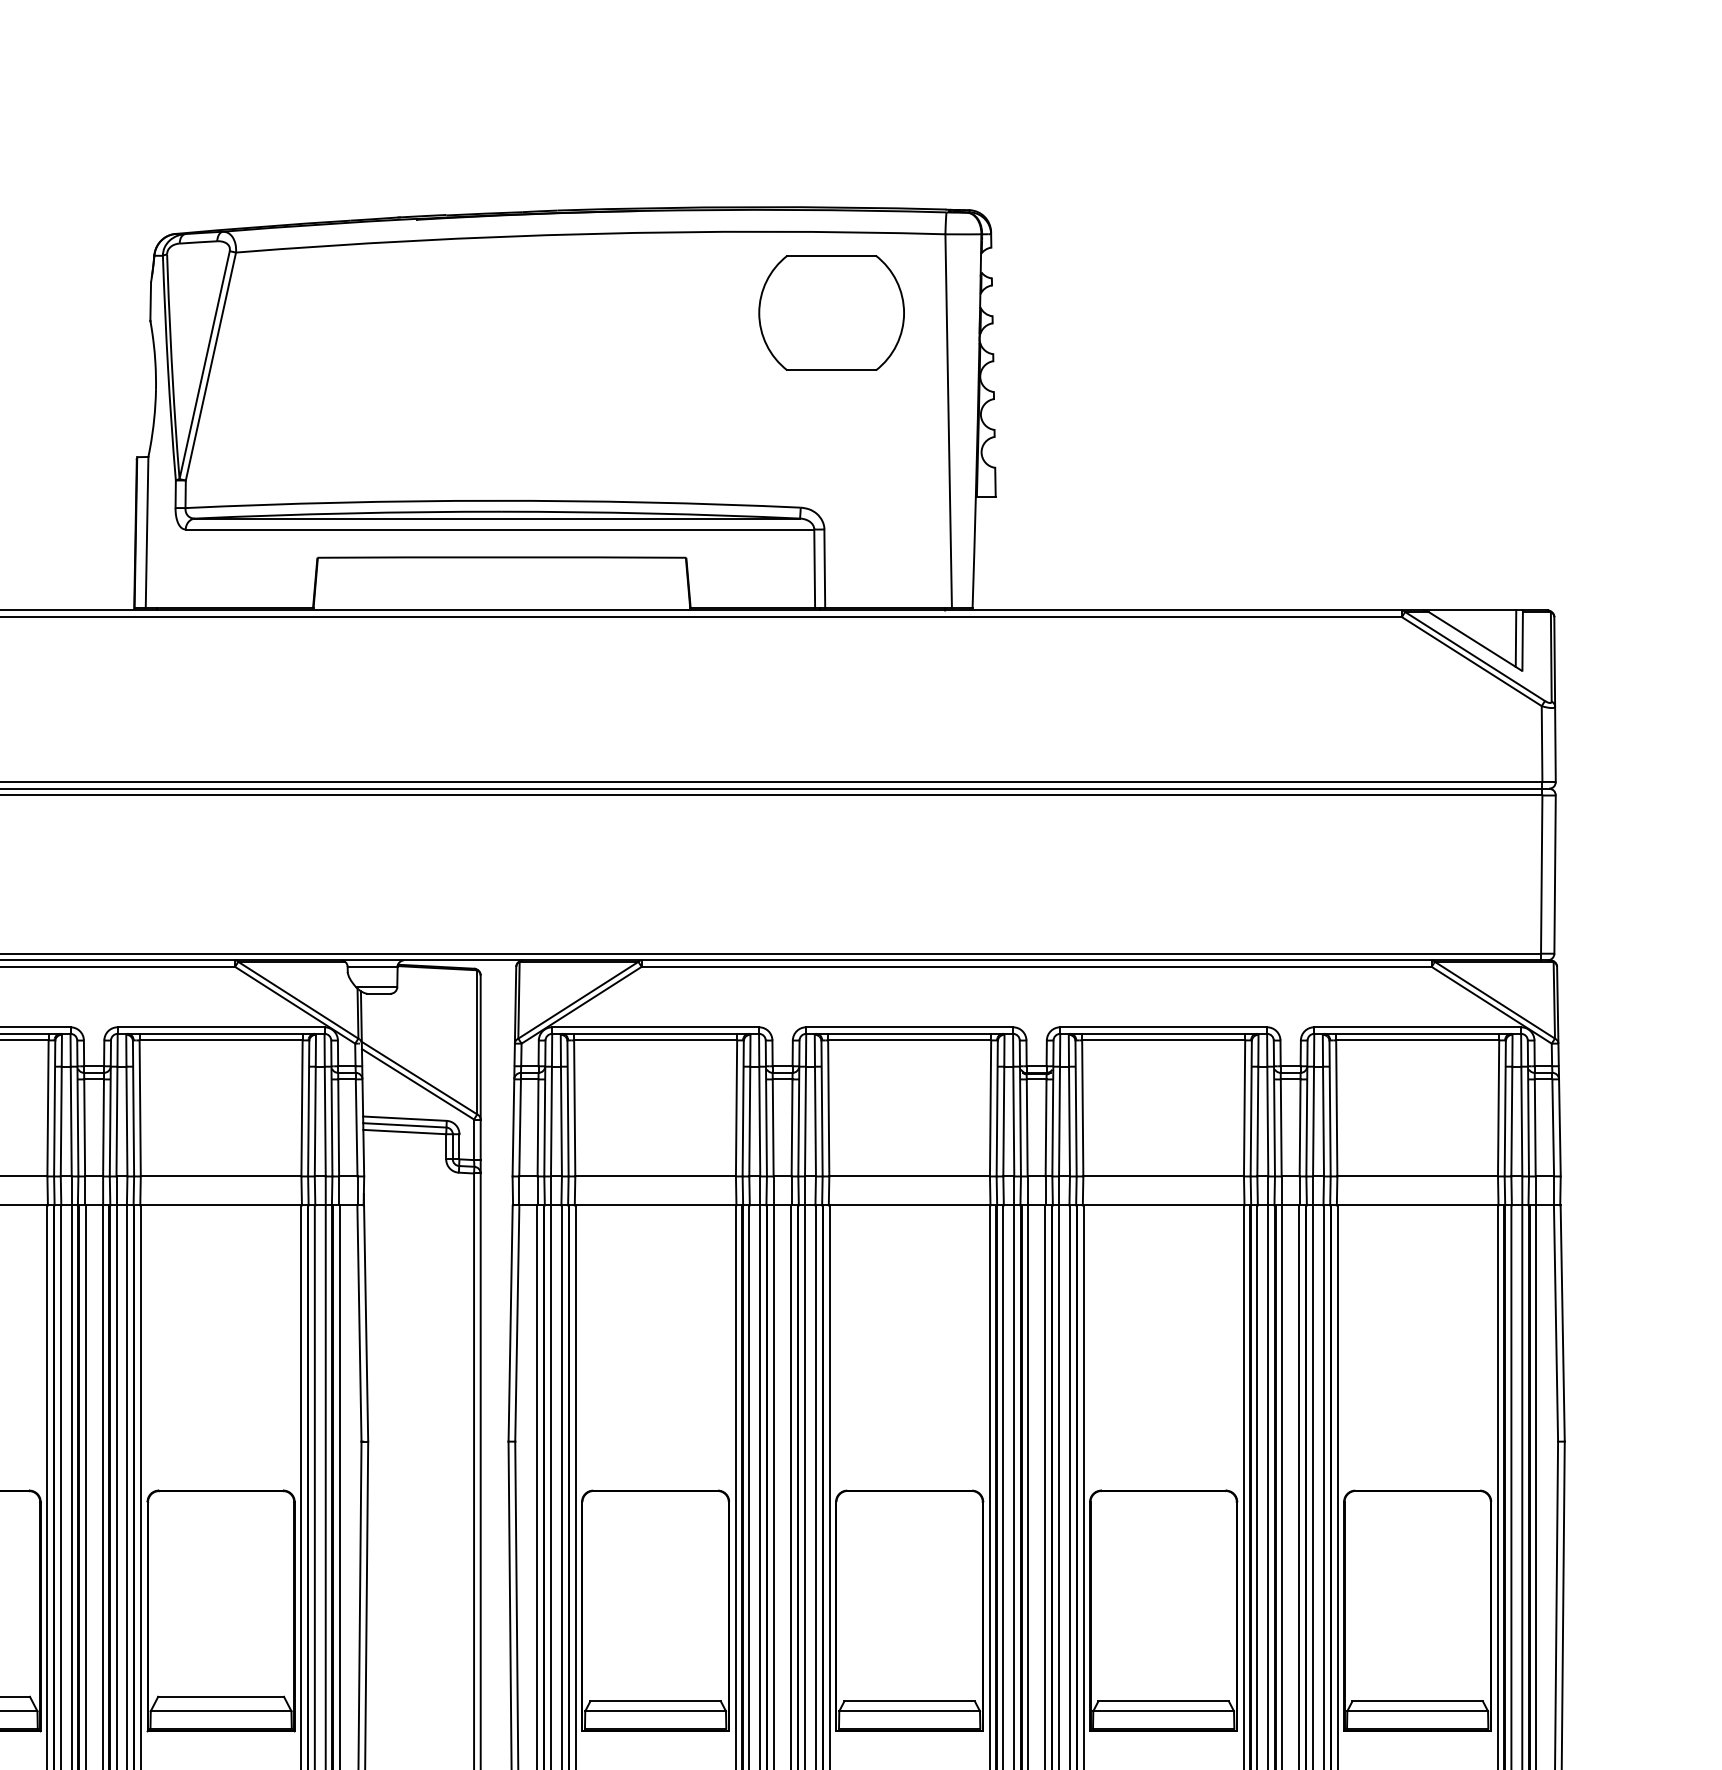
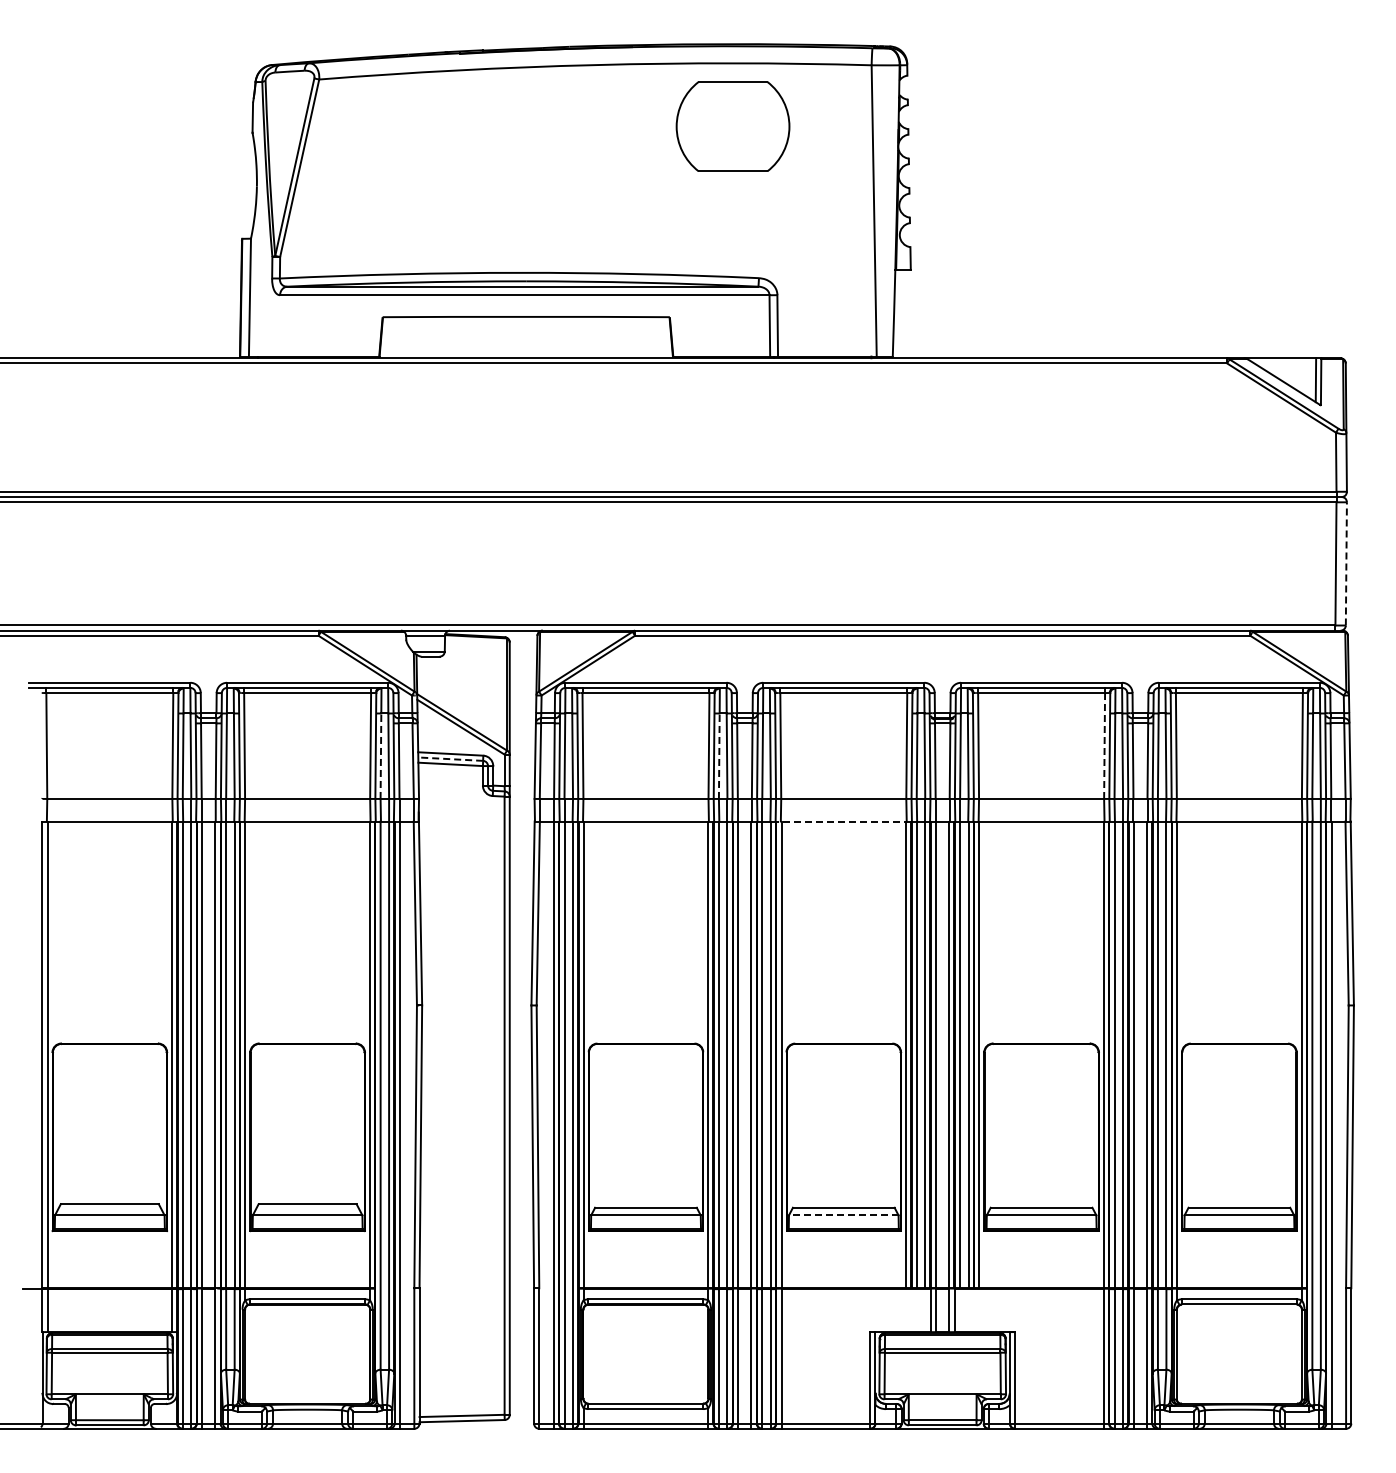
part: (830, 312) -> (732, 126), moved
line: (1555, 874) -> (1346, 563), solid -> dashed
line: (1244, 1107) -> (1104, 745), solid -> dashed
line: (314, 1121) -> (380, 756), solid -> dashed
line: (750, 1121) -> (719, 756), solid -> dashed
line: (404, 1125) -> (450, 759), solid -> dashed
line: (909, 1205) -> (843, 821), solid -> dashed
line: (909, 1711) -> (843, 1215), solid -> dashed

